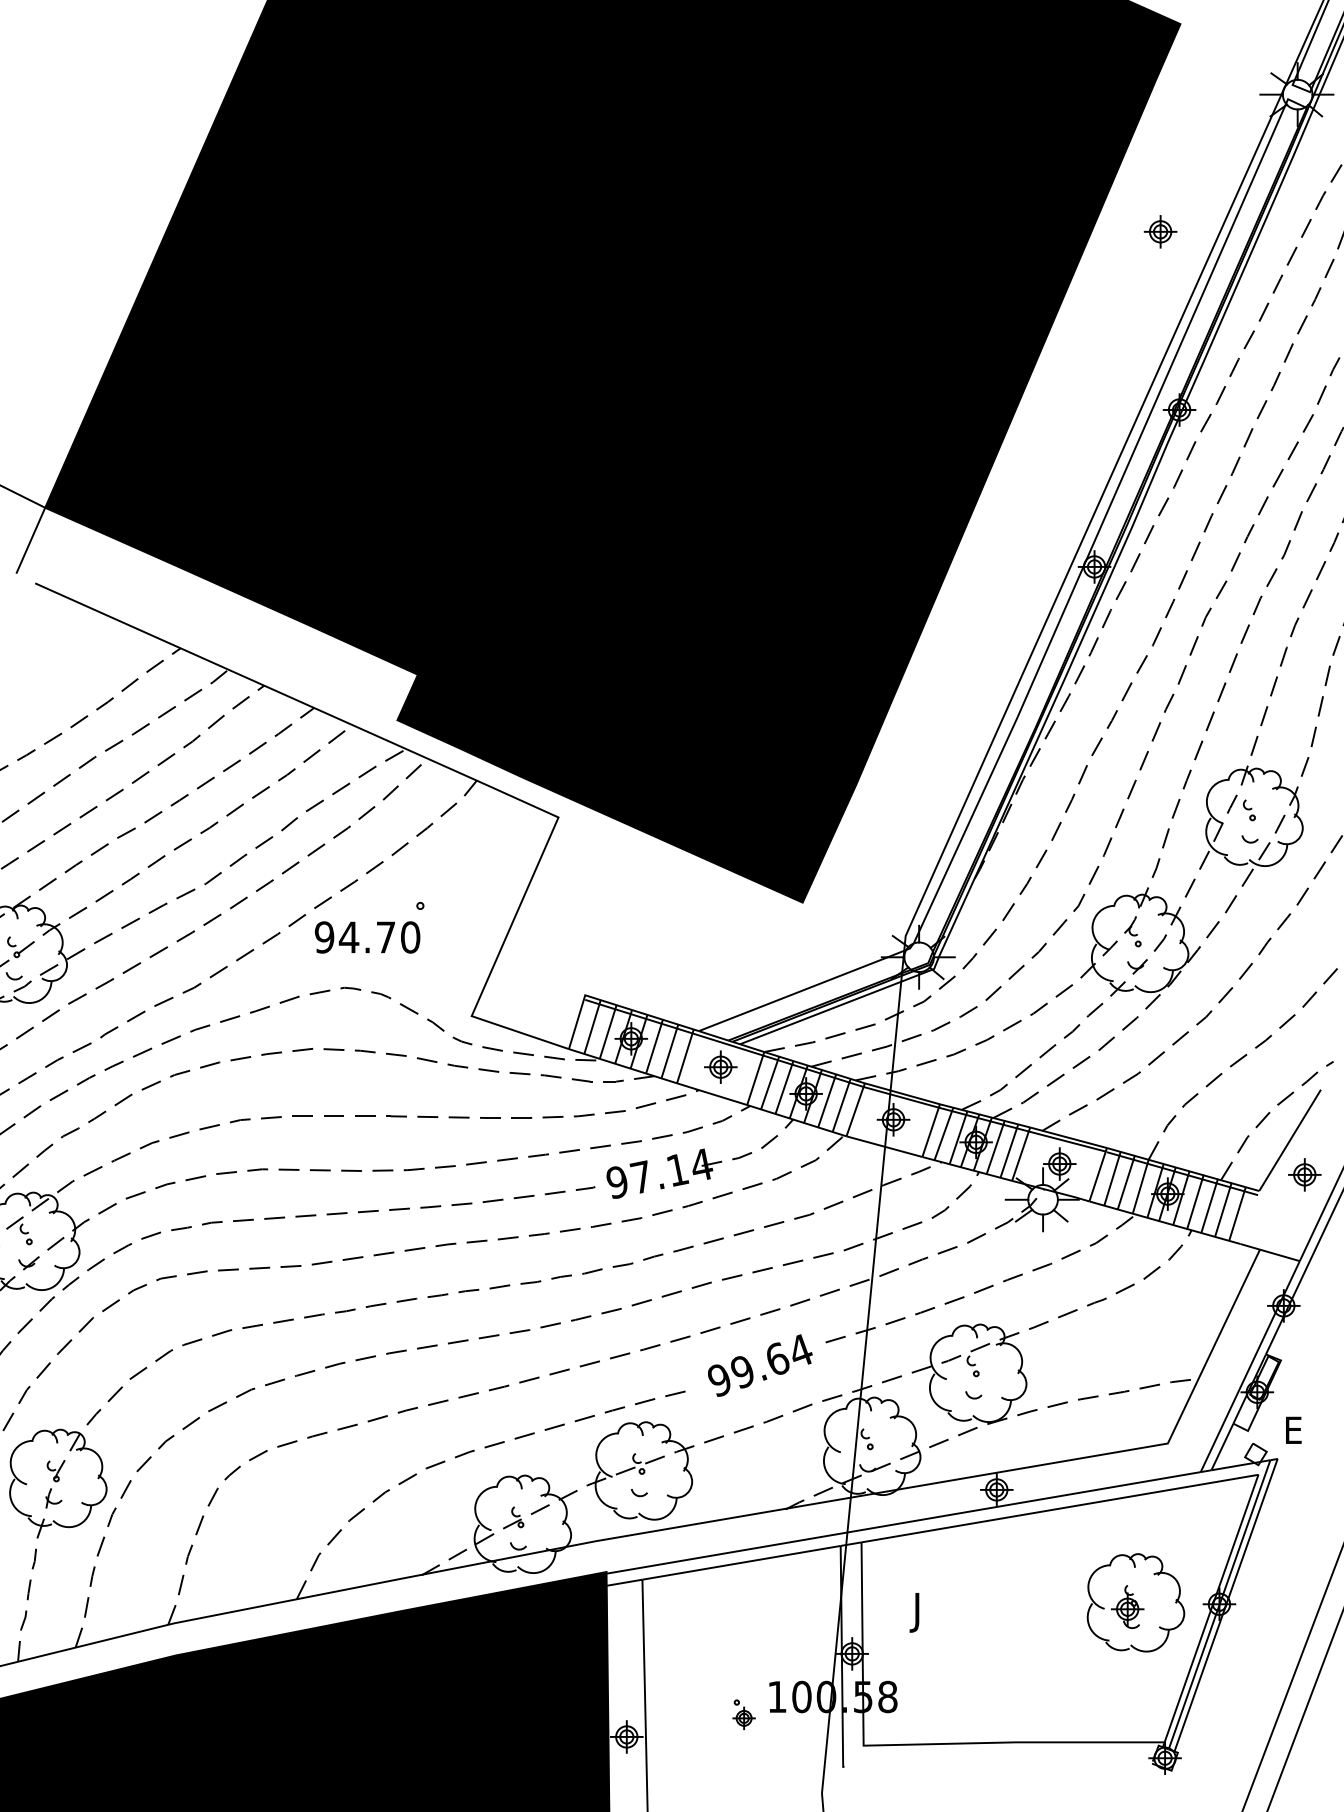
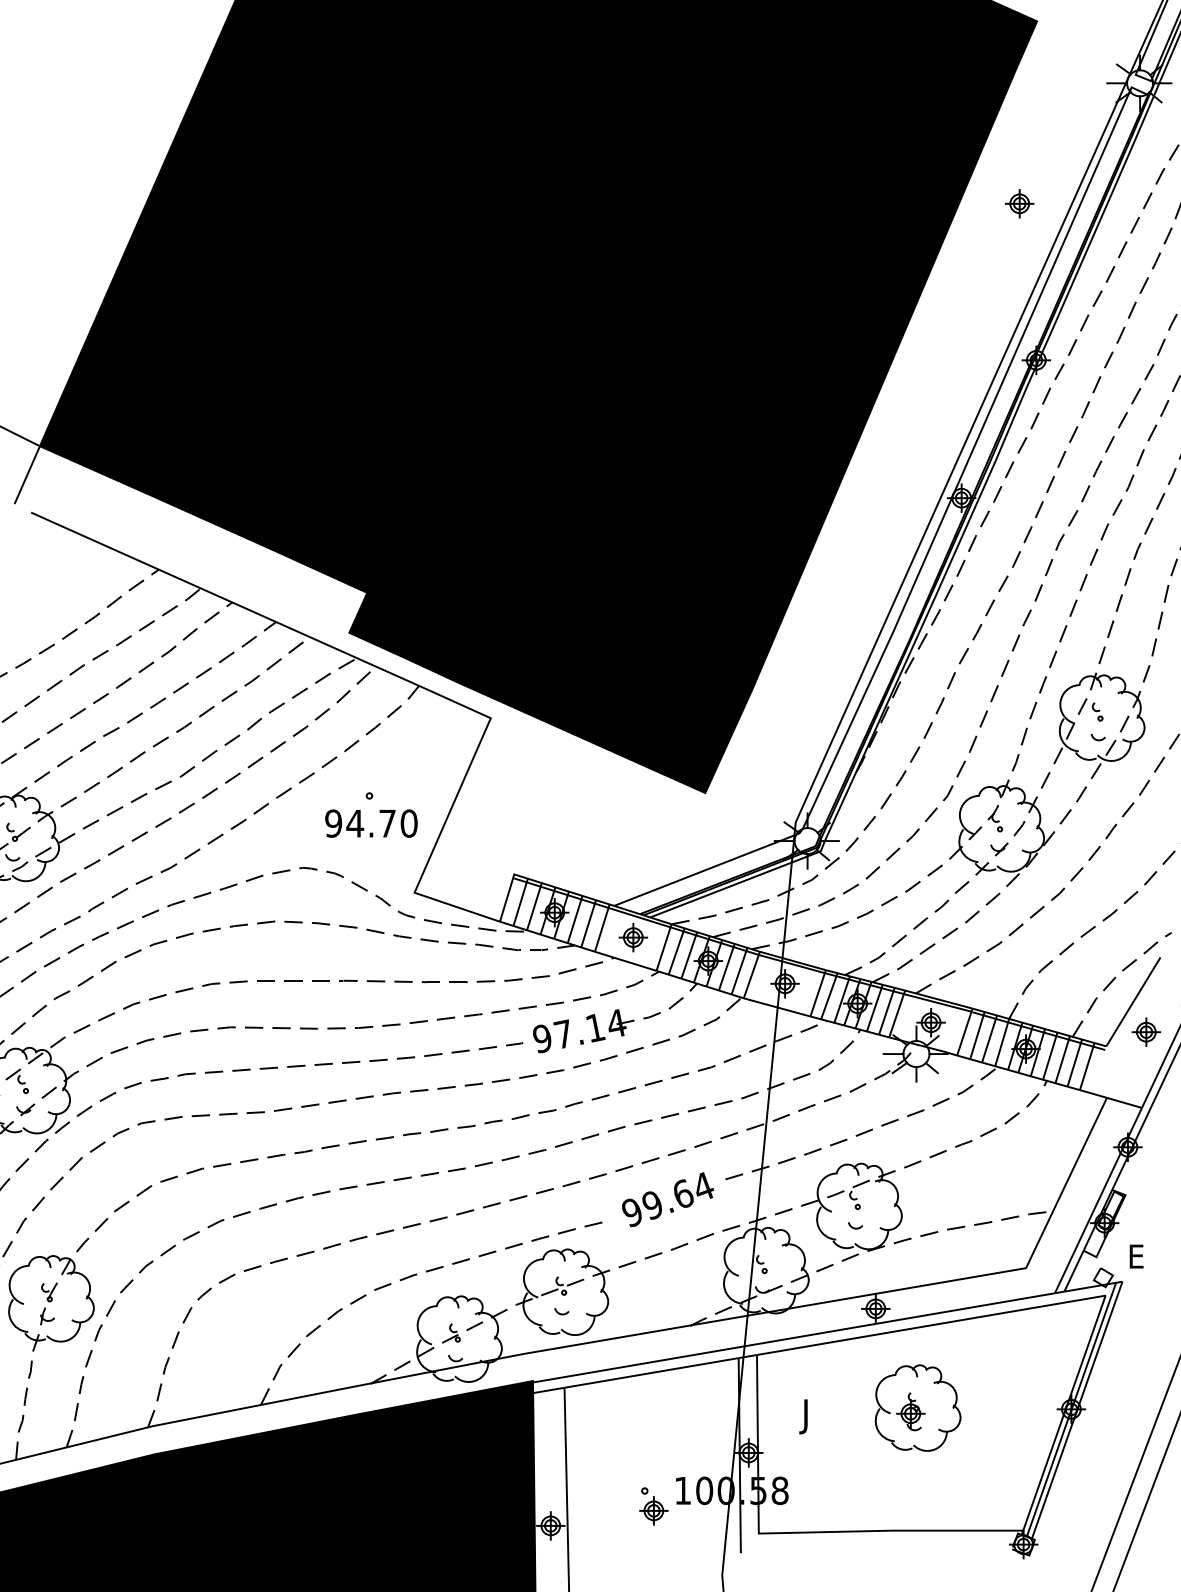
text: (367, 937) -> (371, 823), moved
part: (1135, 1602) -> (917, 1407), moved
part: (743, 1714) -> (653, 1506), size x1.43

